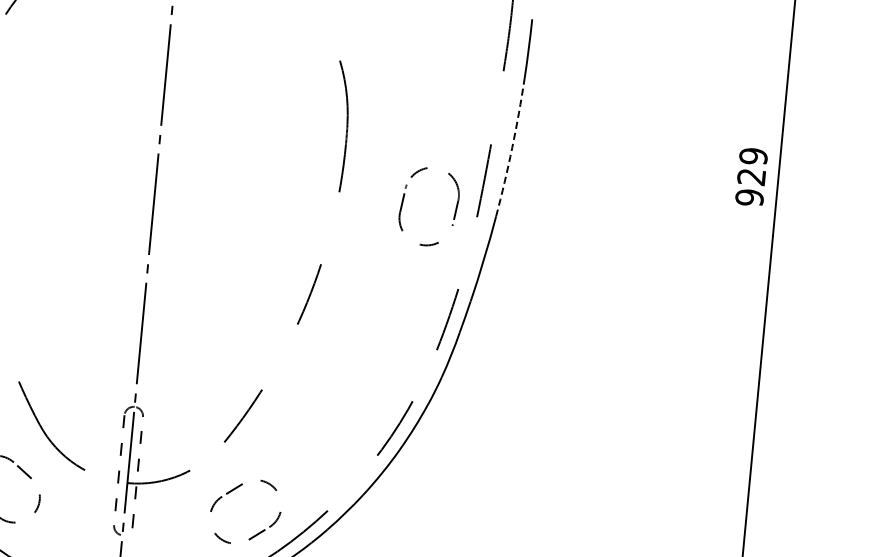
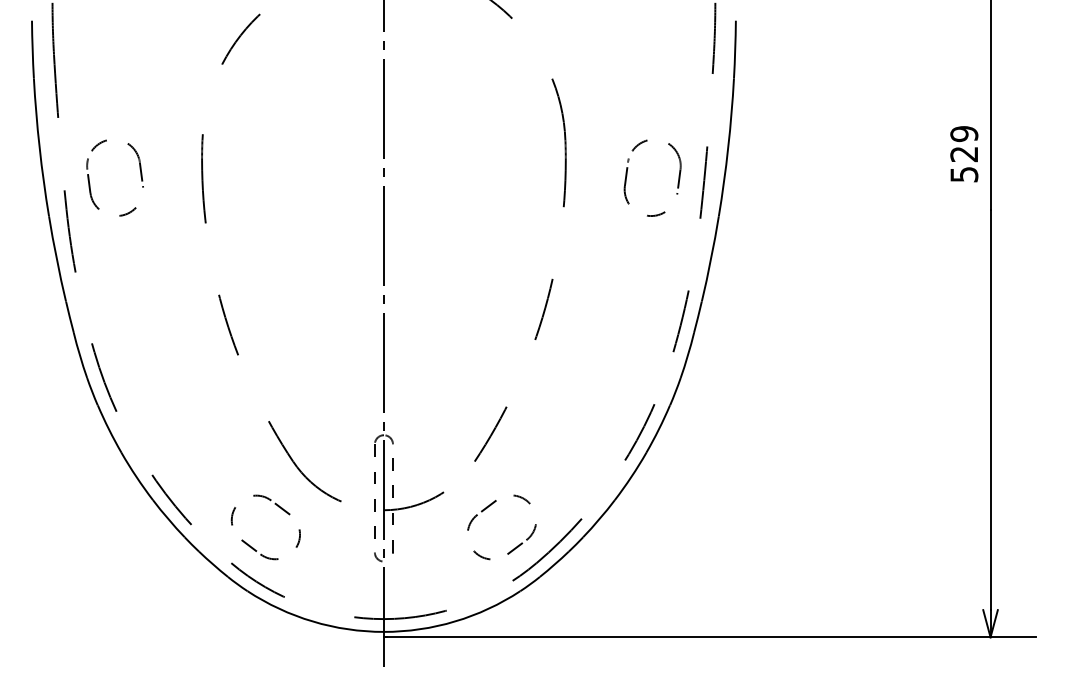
arc: (512, 147) -> (728, 147), dashed -> solid
text: (749, 197) -> (964, 174), 929 -> 529
part: (403, 202) -> (627, 176), moved

